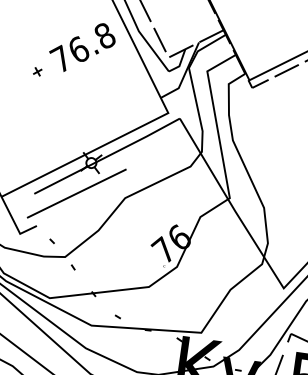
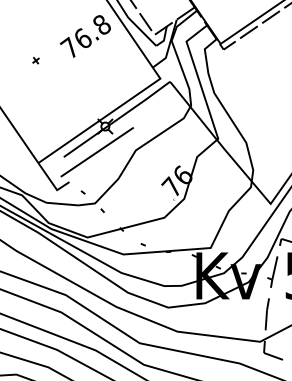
part: (37, 71) -> (35, 60), moved

